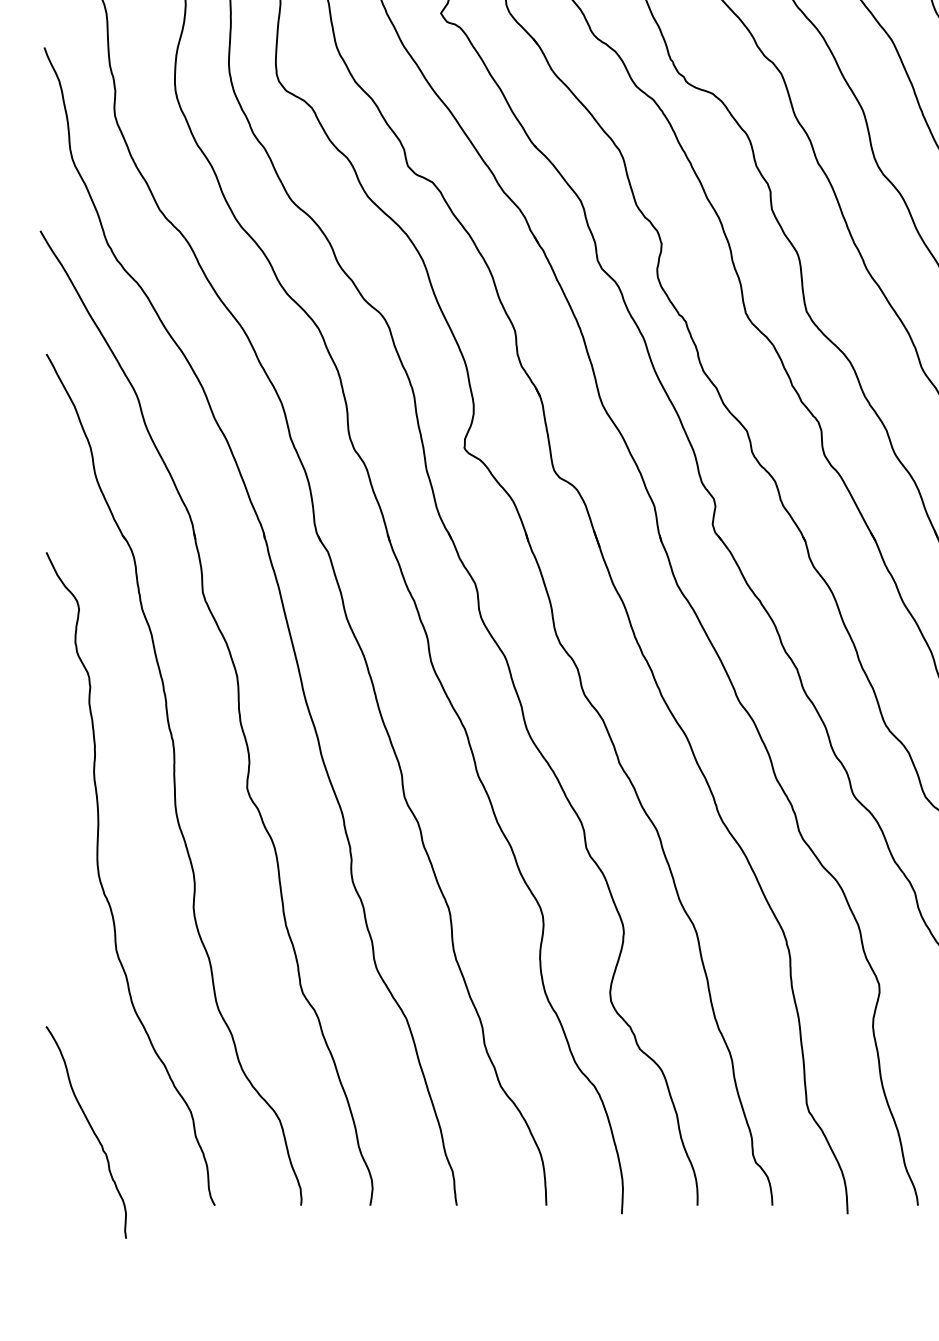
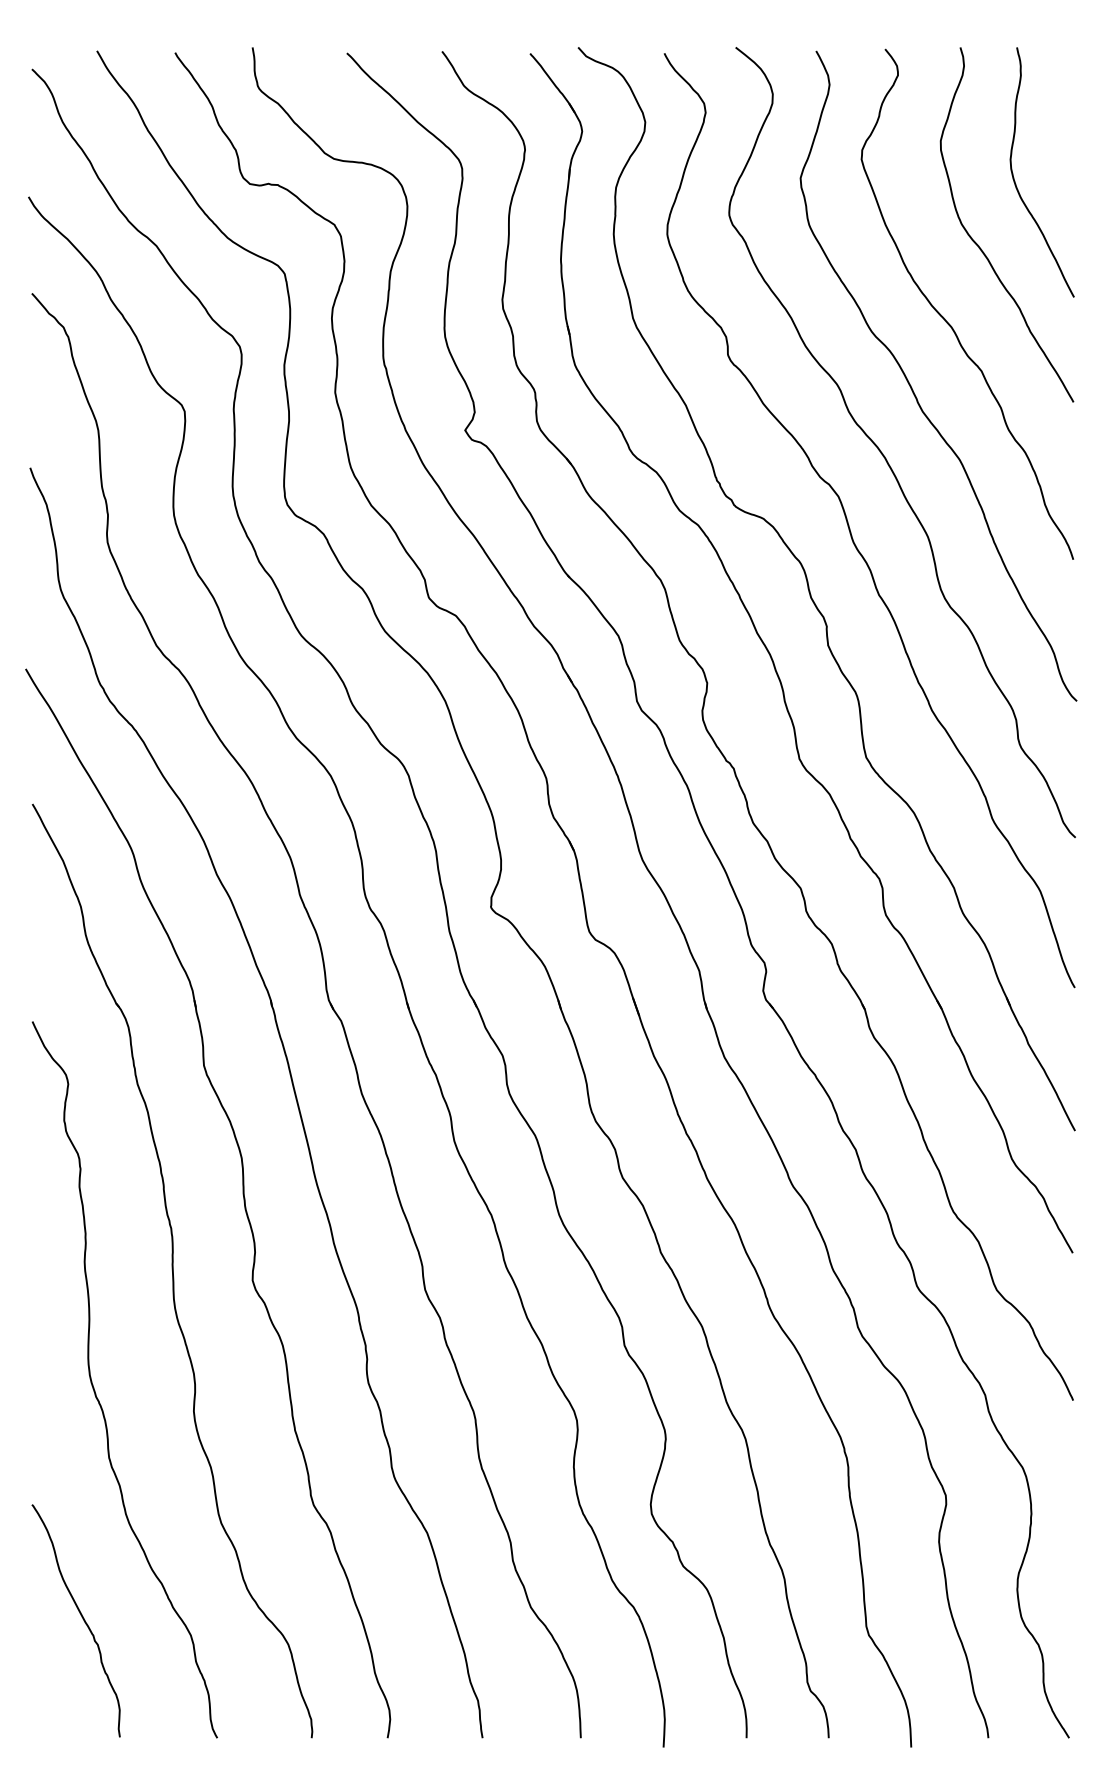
curve: (91, 1129) -> (81, 1617), moved

